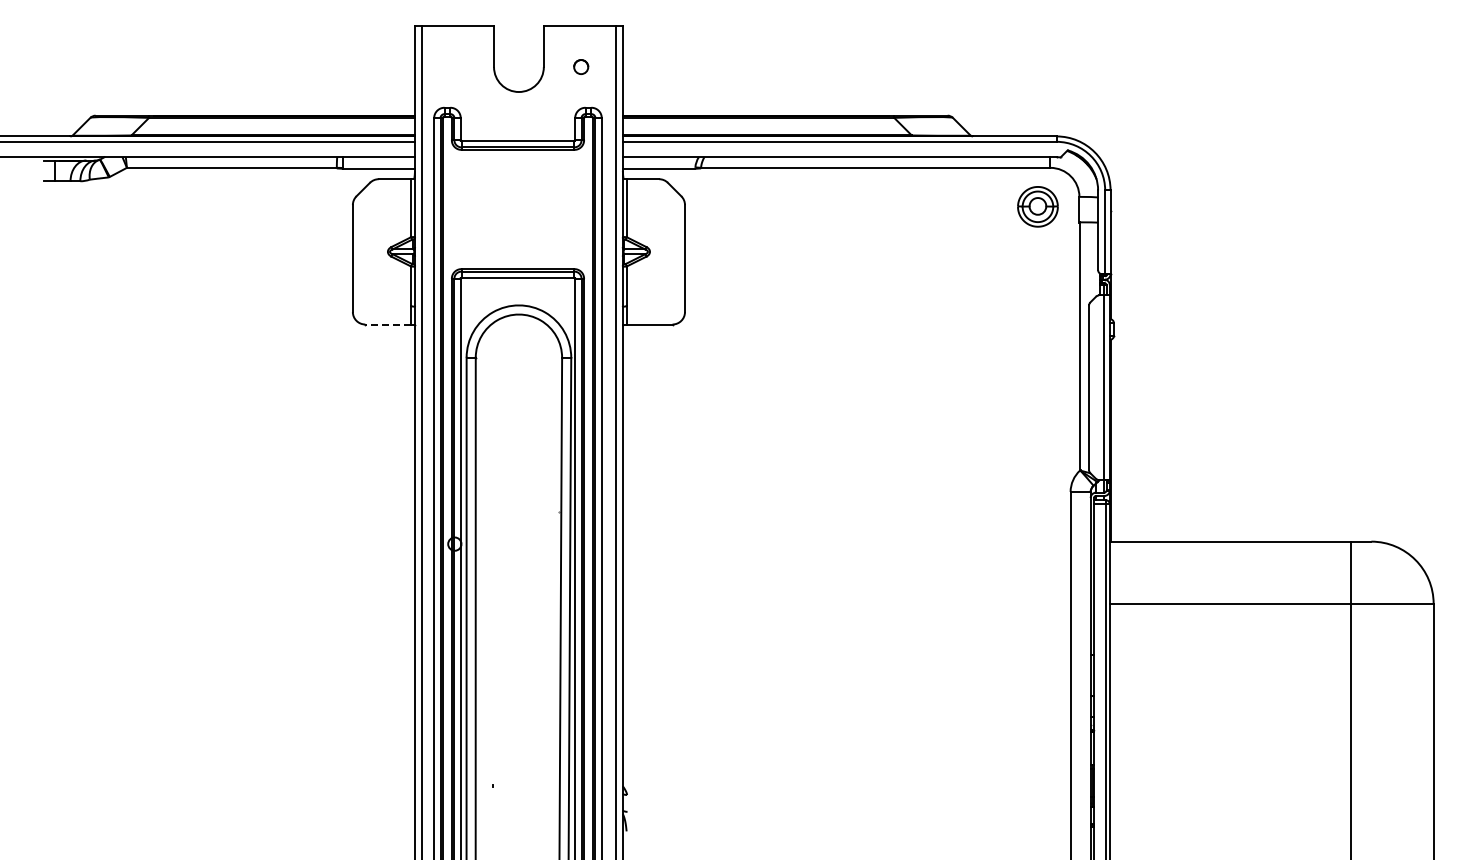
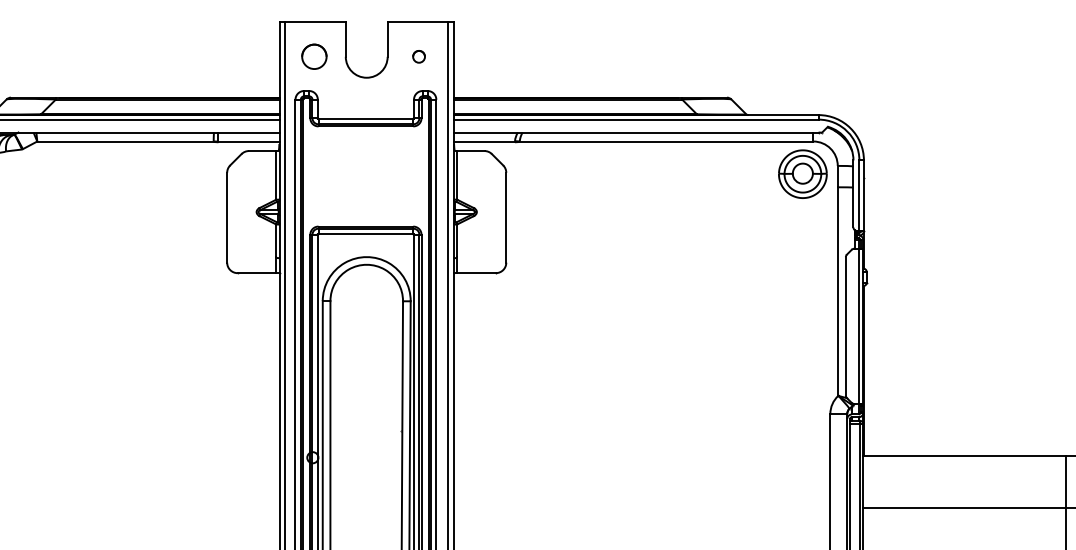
circle: (456, 66) -> (314, 56), added
part: (1037, 206) -> (802, 173), size x1.43
line: (388, 324) -> (257, 273), dashed -> solid

